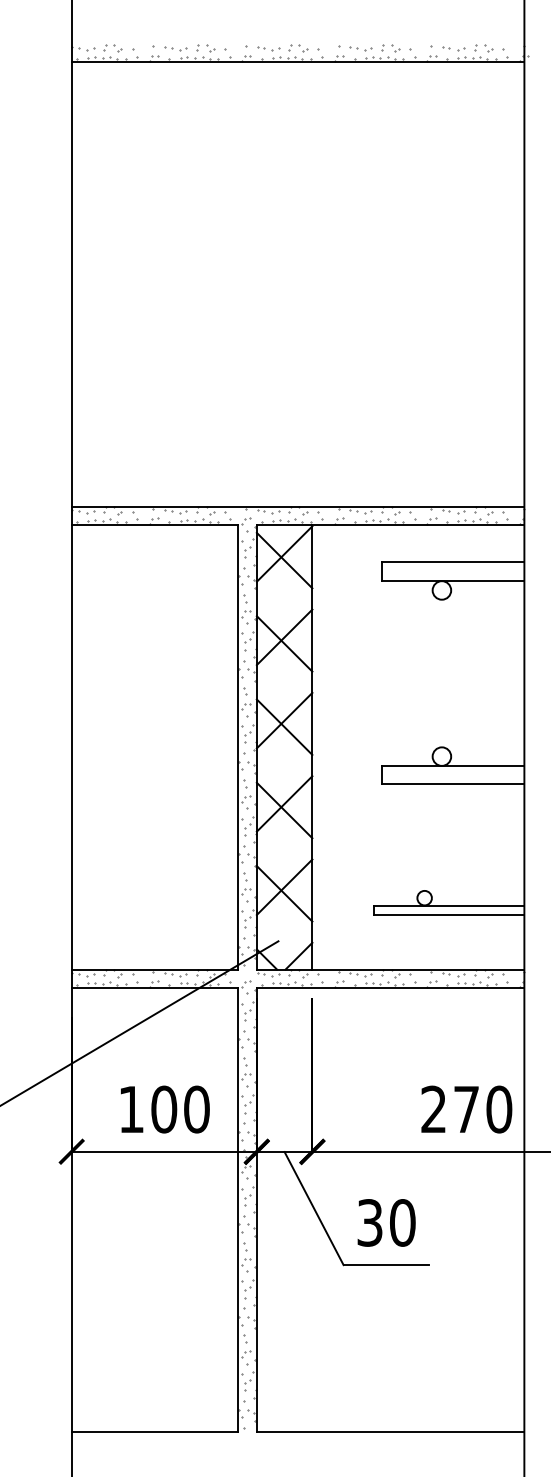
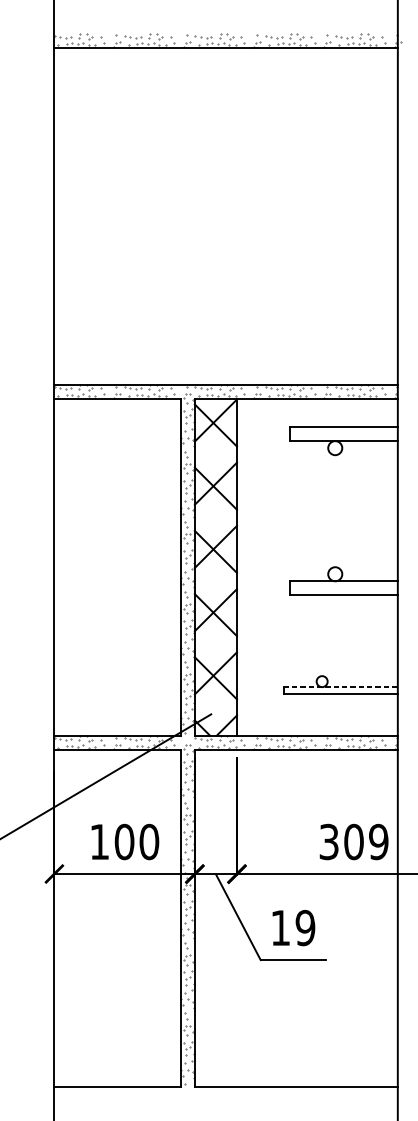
line: (449, 905) -> (341, 687), solid -> dashed
text: (466, 1109) -> (353, 841), 270 -> 309
text: (386, 1222) -> (293, 927), 30 -> 19

